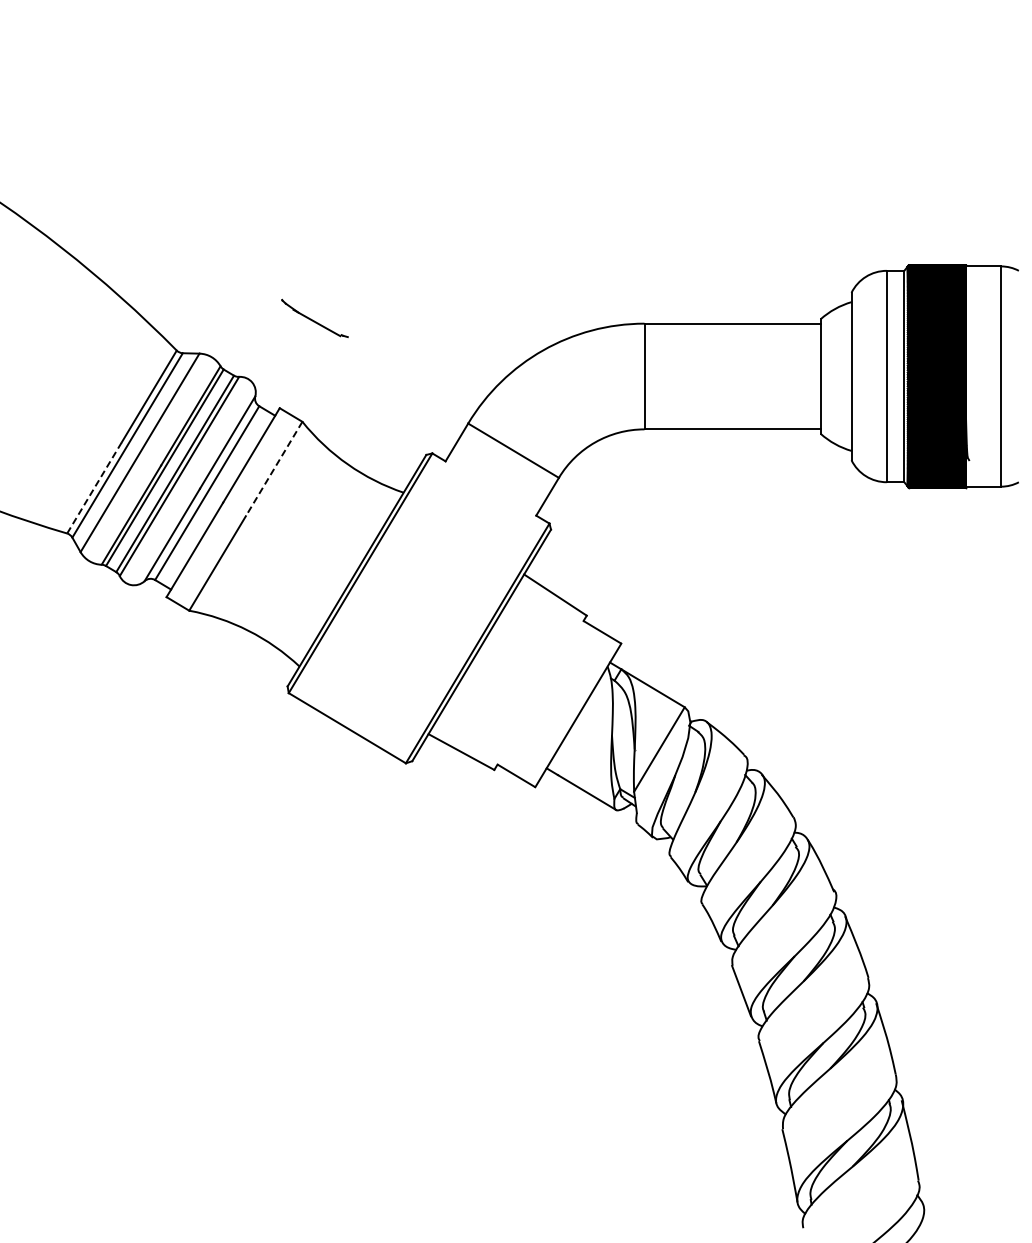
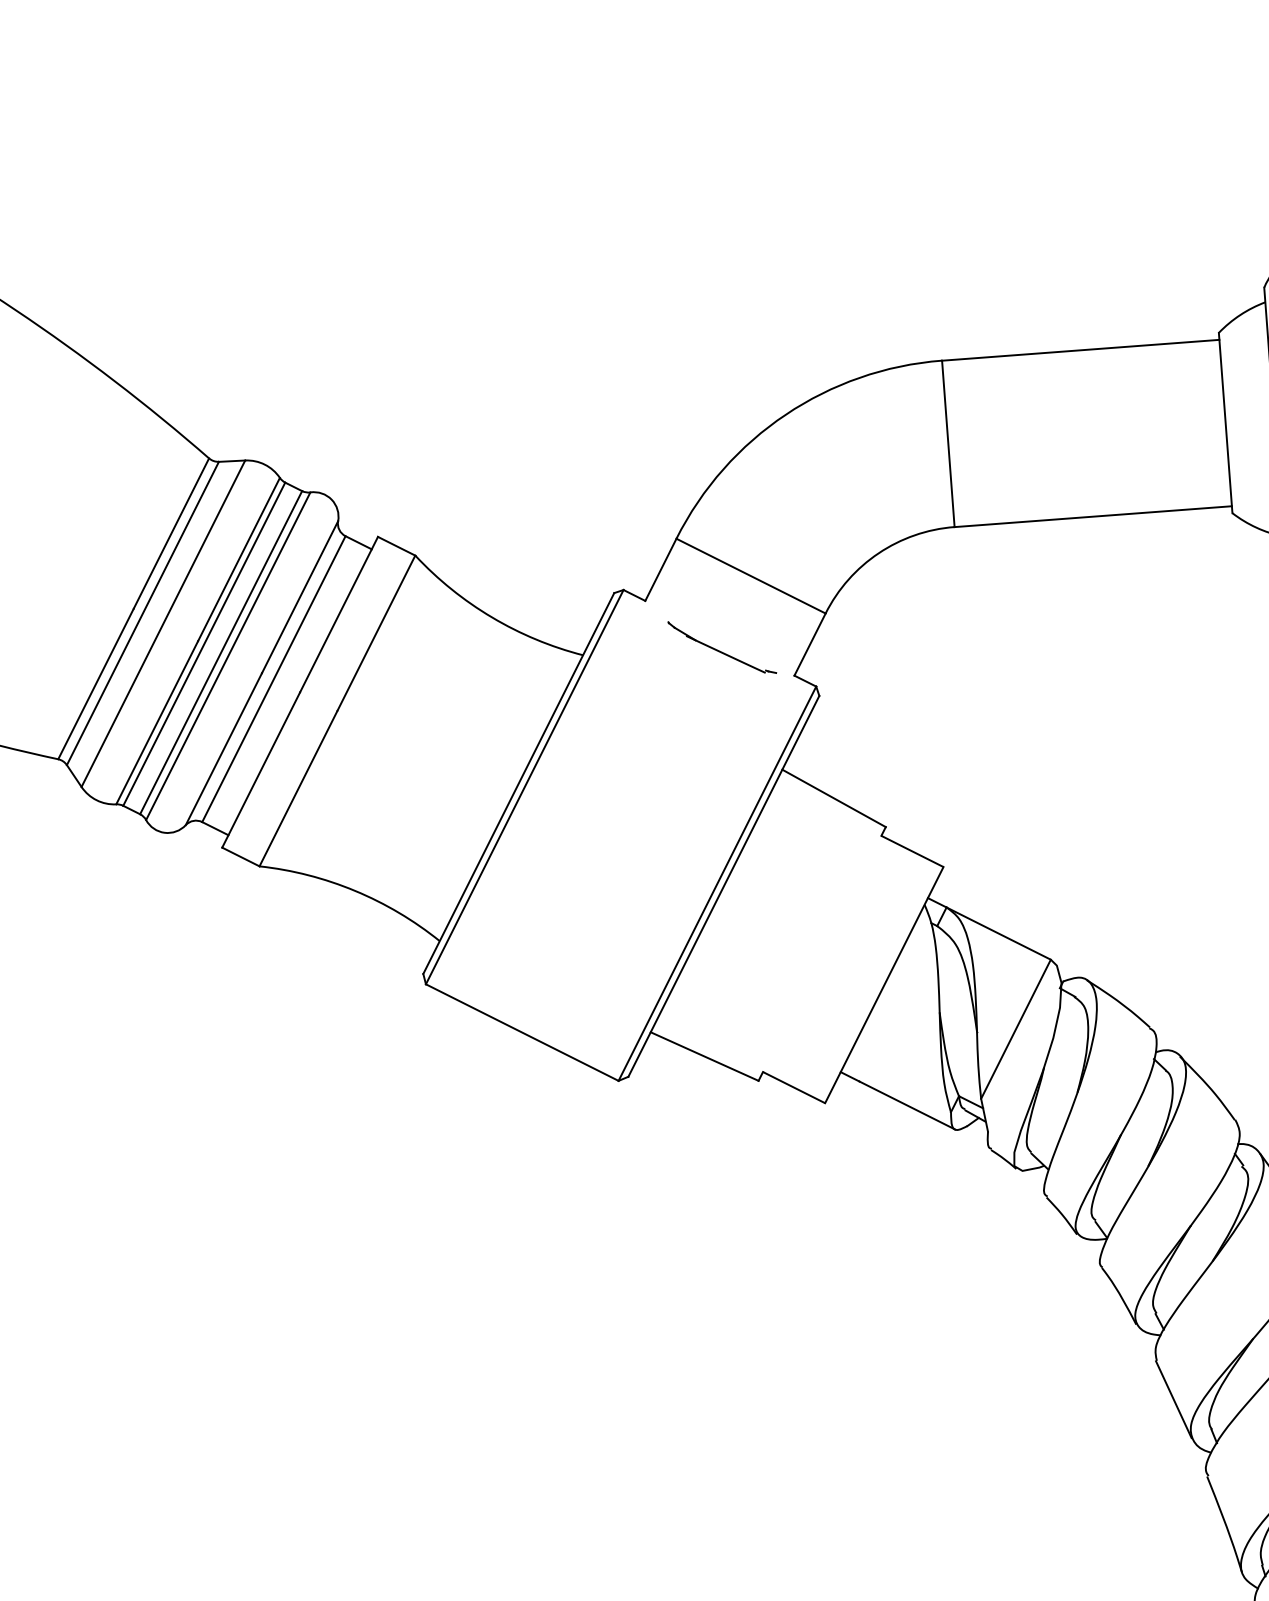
part: (314, 317) -> (721, 646), moved
line: (273, 469) -> (375, 634), dashed -> solid
line: (94, 487) -> (95, 683), dashed -> solid

